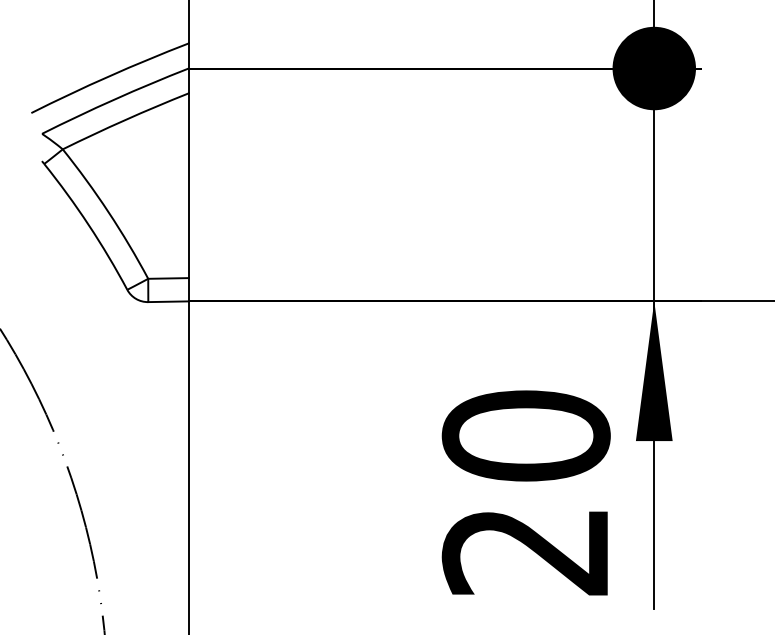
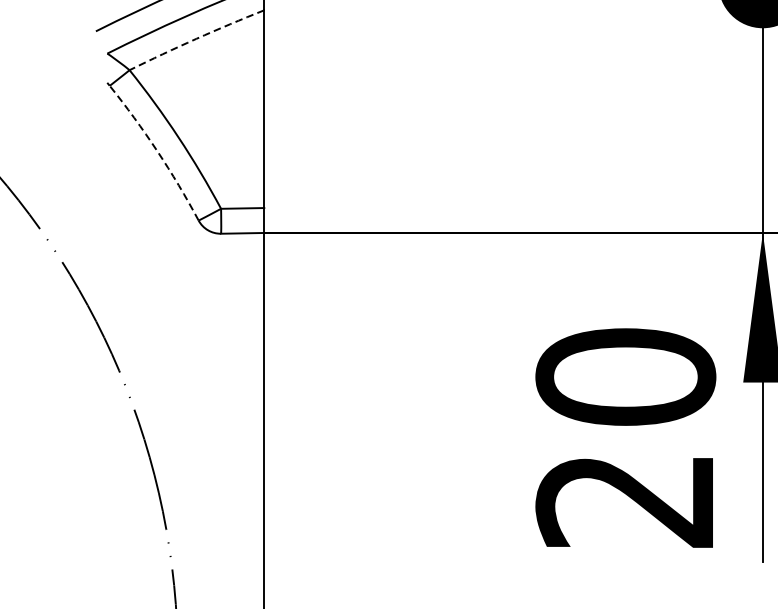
arc: (125, 120) -> (196, 39), solid -> dashed
arc: (88, 224) -> (157, 150), solid -> dashed

